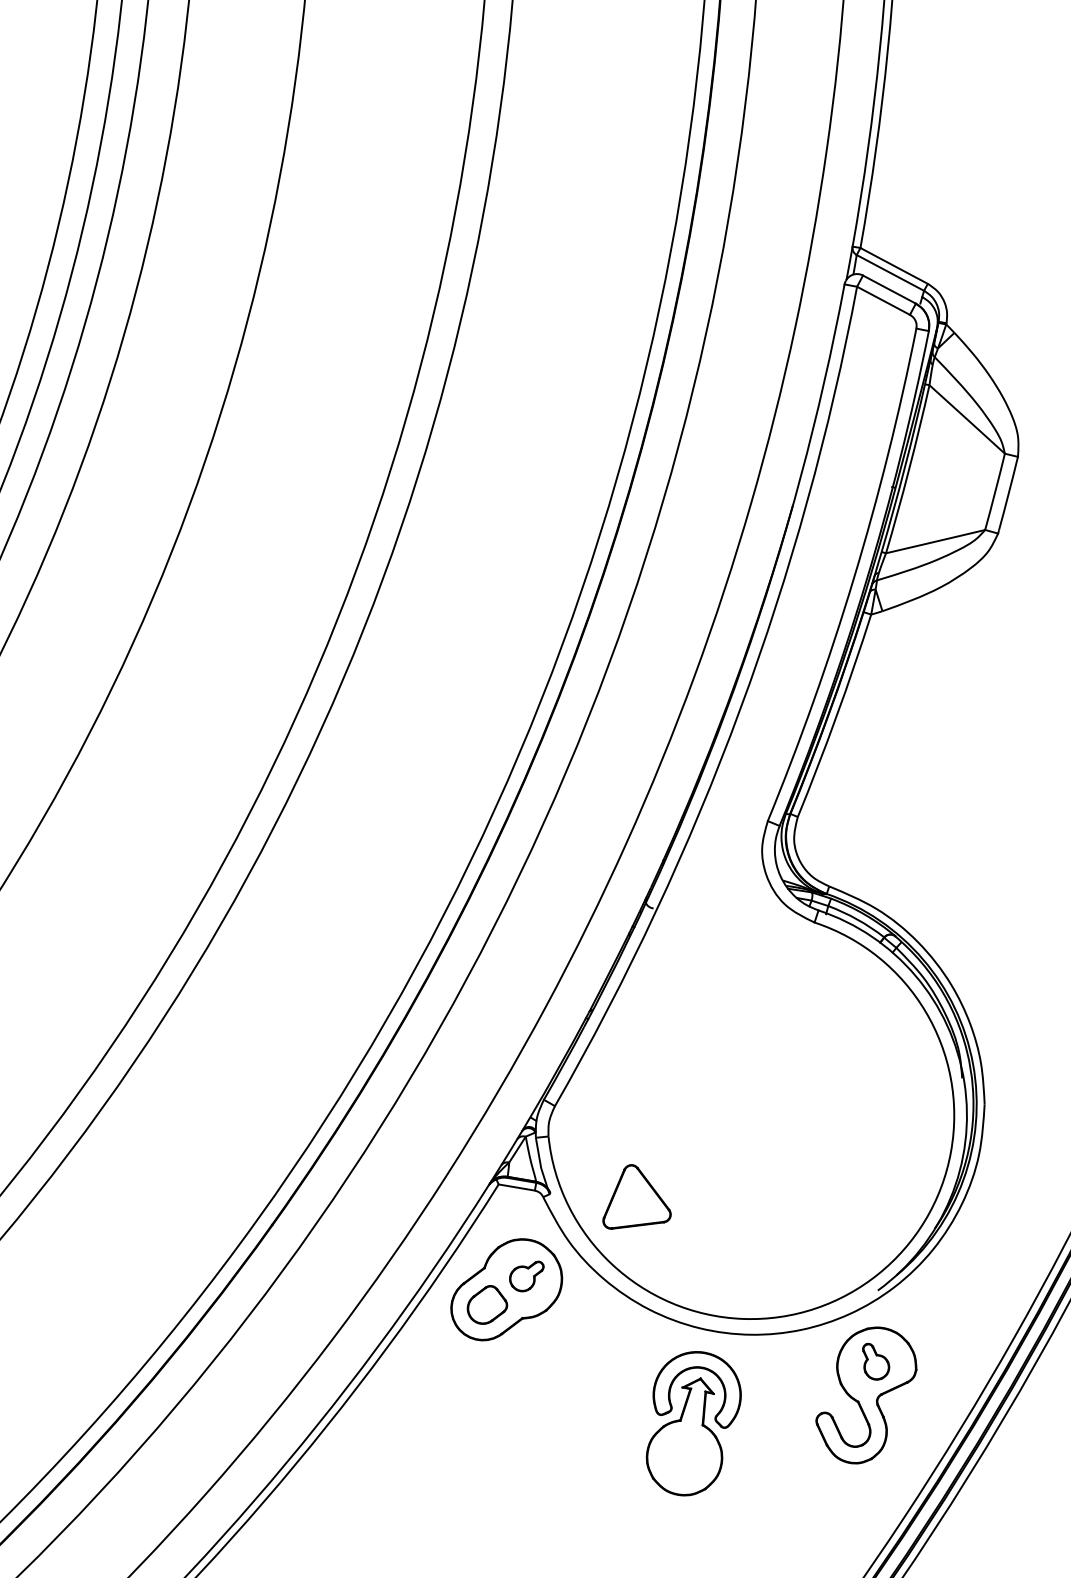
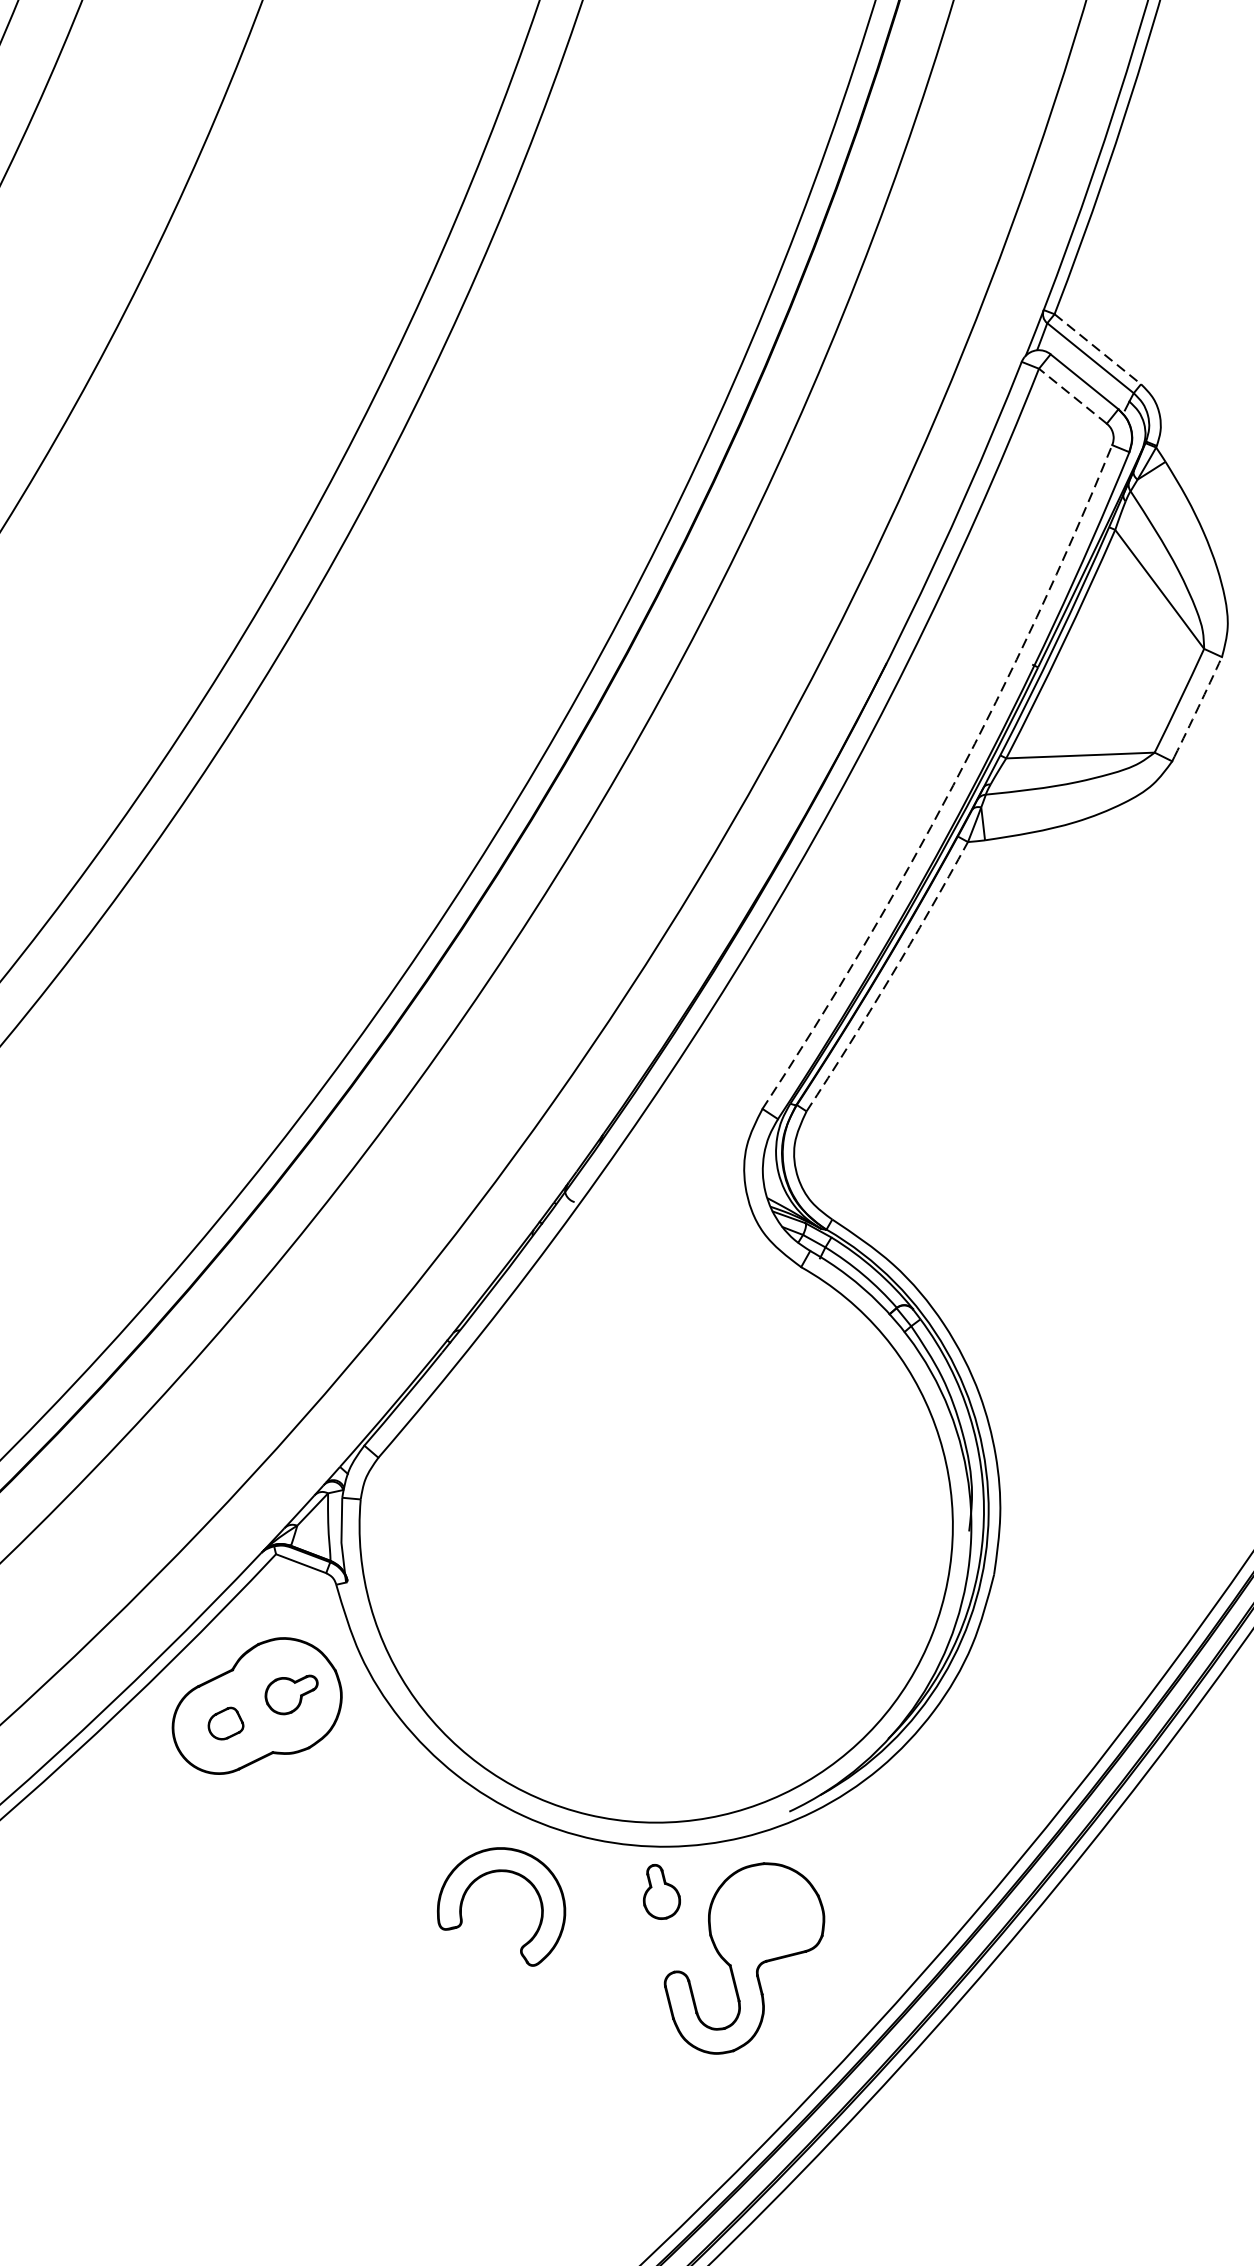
line: (894, 266) -> (1098, 350), solid -> dashed
line: (883, 300) -> (1072, 395), solid -> dashed
arc: (1008, 493) -> (1198, 706), solid -> dashed
arc: (853, 578) -> (952, 785), solid -> dashed
arc: (836, 716) -> (889, 978), solid -> dashed
part: (636, 1196) -> (469, 1609), removed
part: (487, 1304) -> (226, 1722), size x0.6
part: (876, 1361) -> (663, 1892), moved
part: (684, 1436) -> (471, 1966), removed

